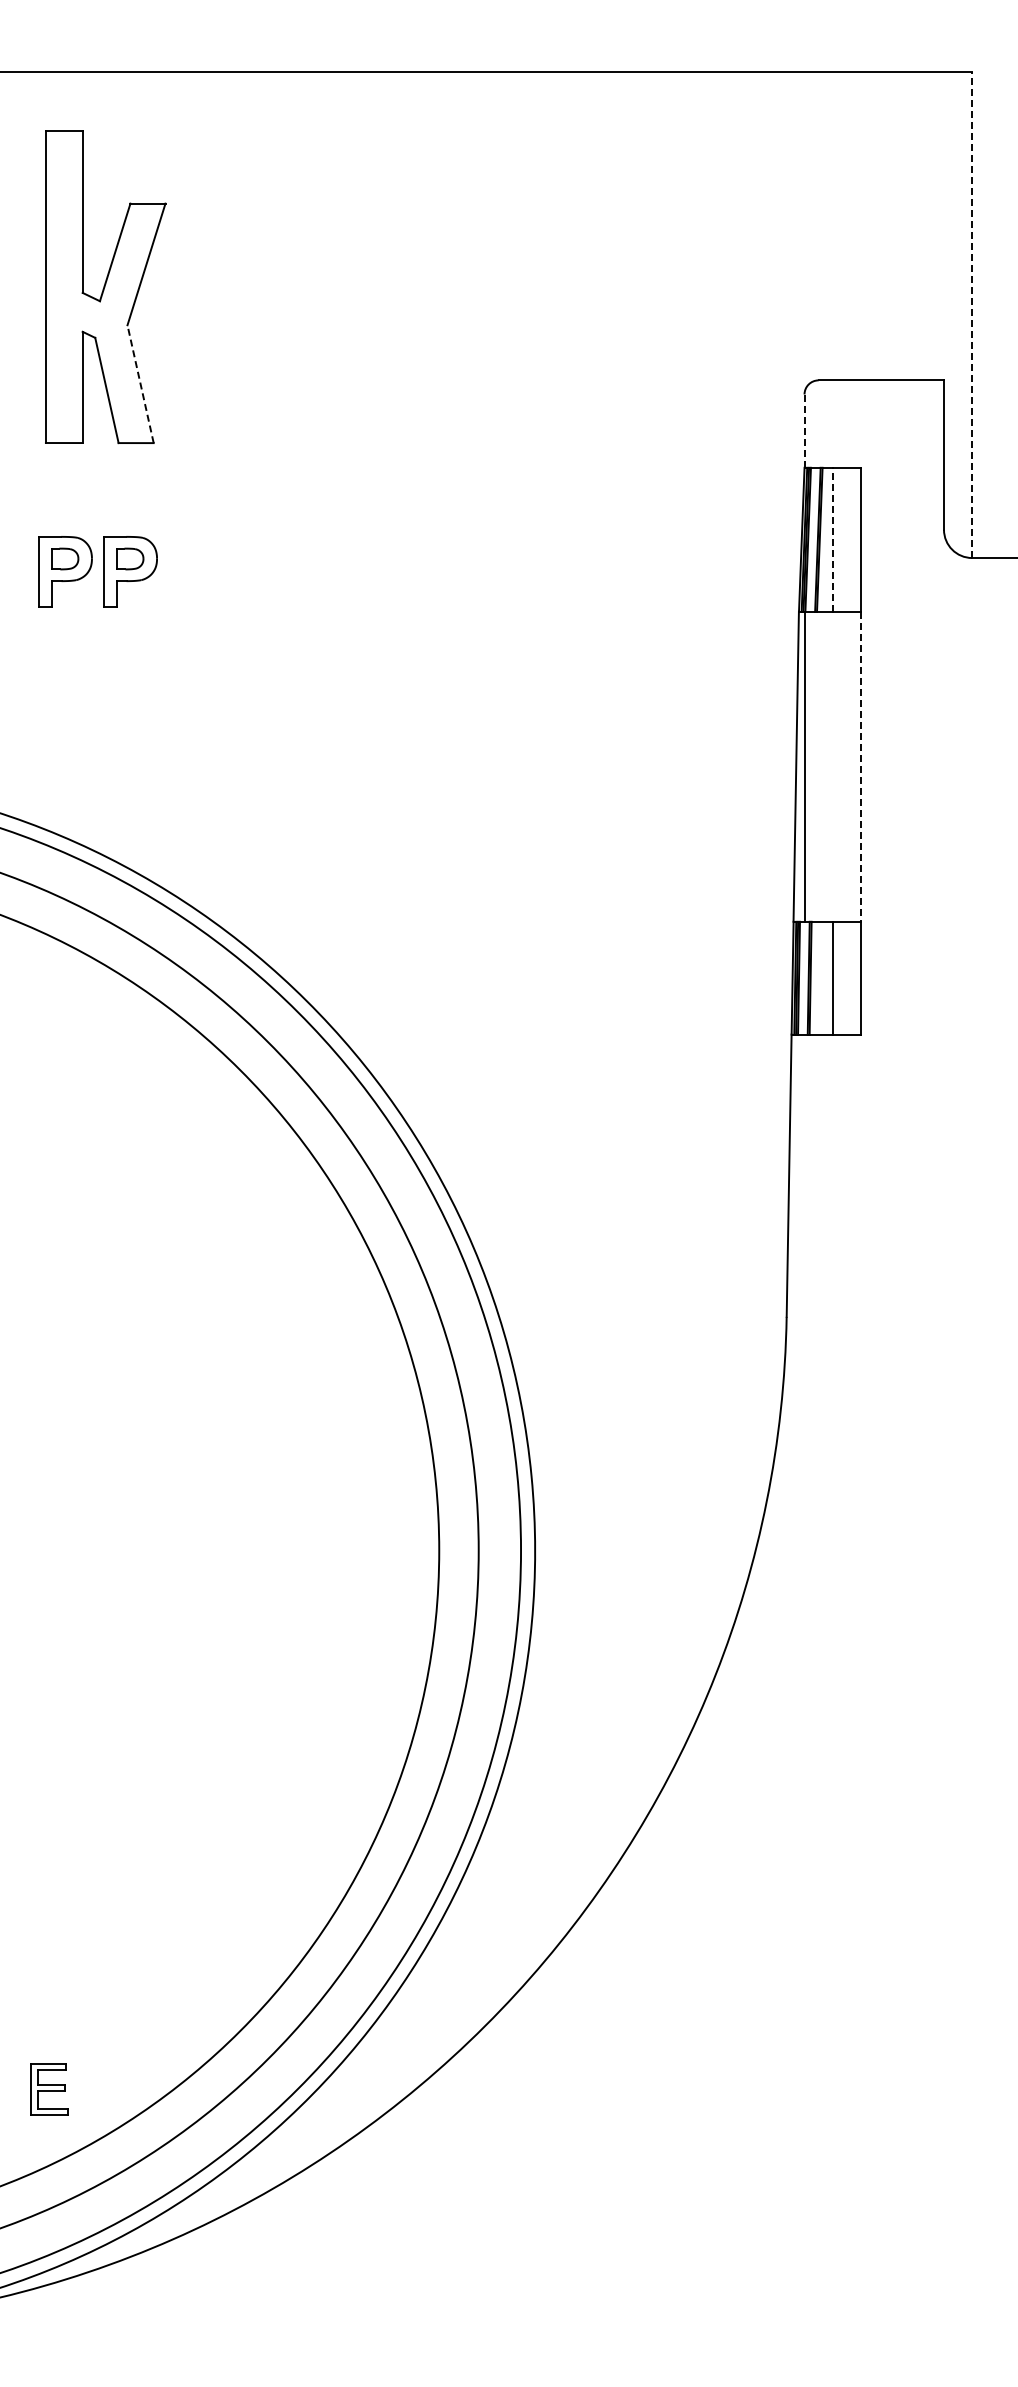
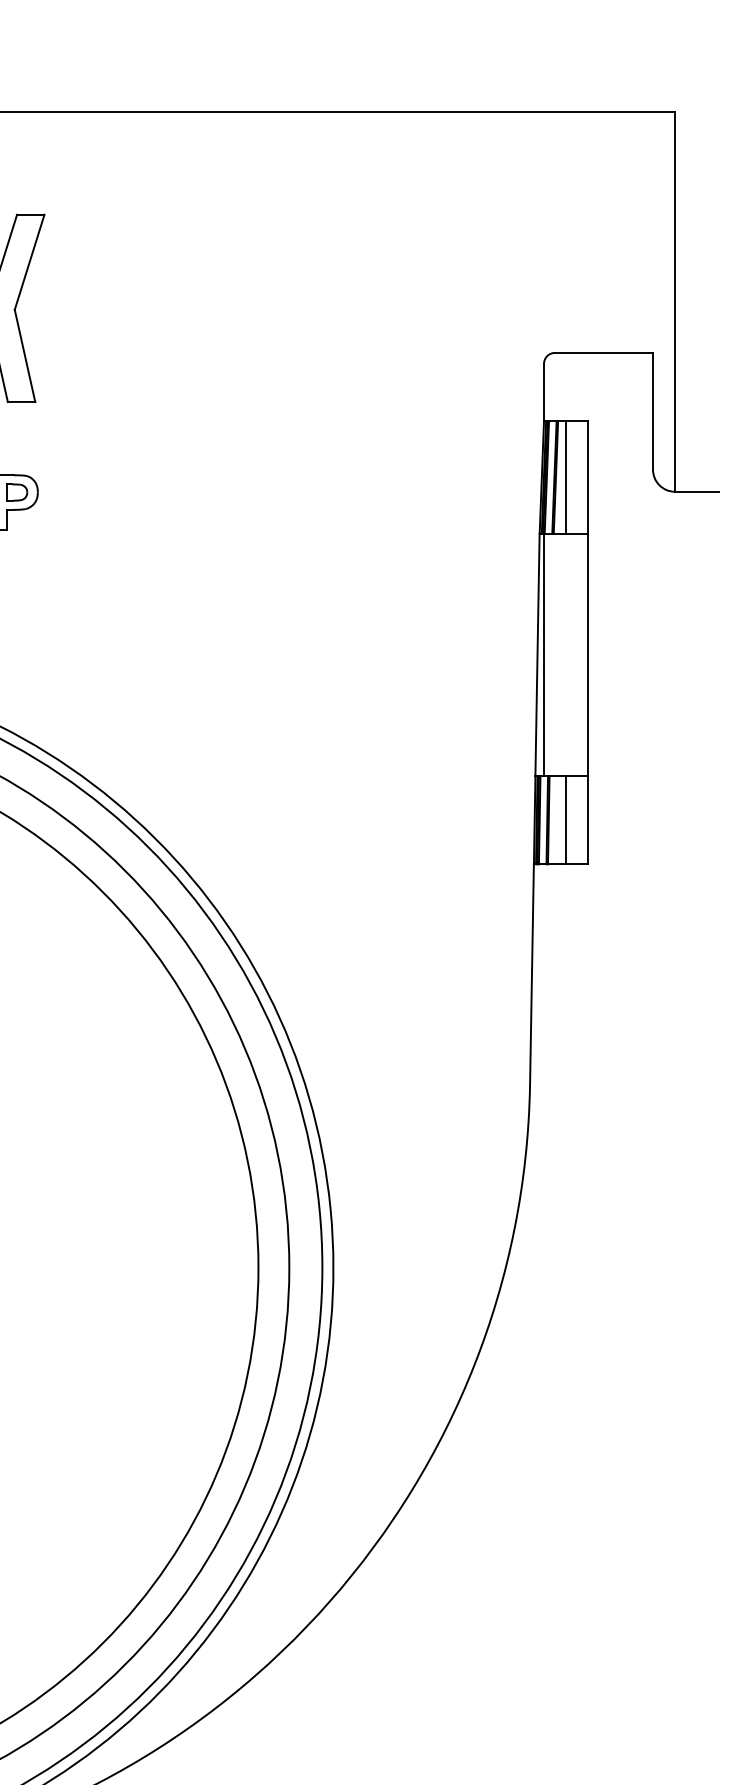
line: (972, 314) -> (675, 301), dashed -> solid
line: (140, 383) -> (24, 355), dashed -> solid
line: (804, 431) -> (543, 392), dashed -> solid
line: (832, 539) -> (565, 477), dashed -> solid
line: (860, 767) -> (587, 655), dashed -> solid

